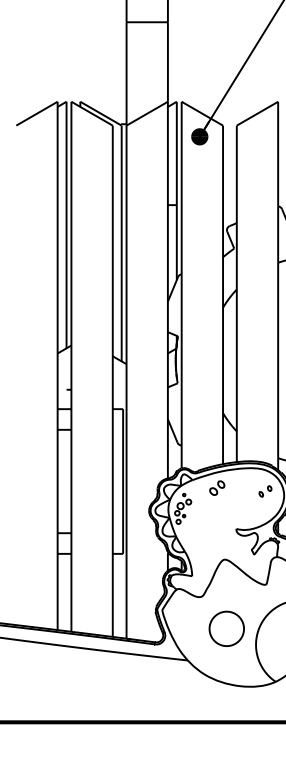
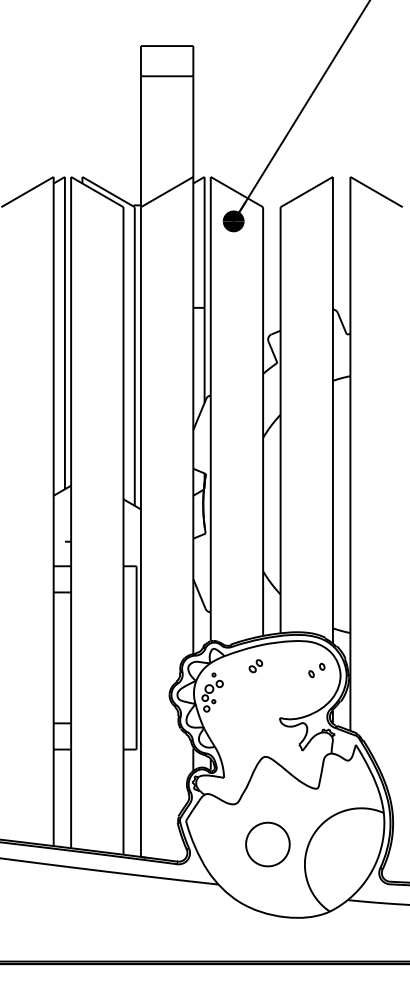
part: (217, 487) -> (255, 665), size x0.7

